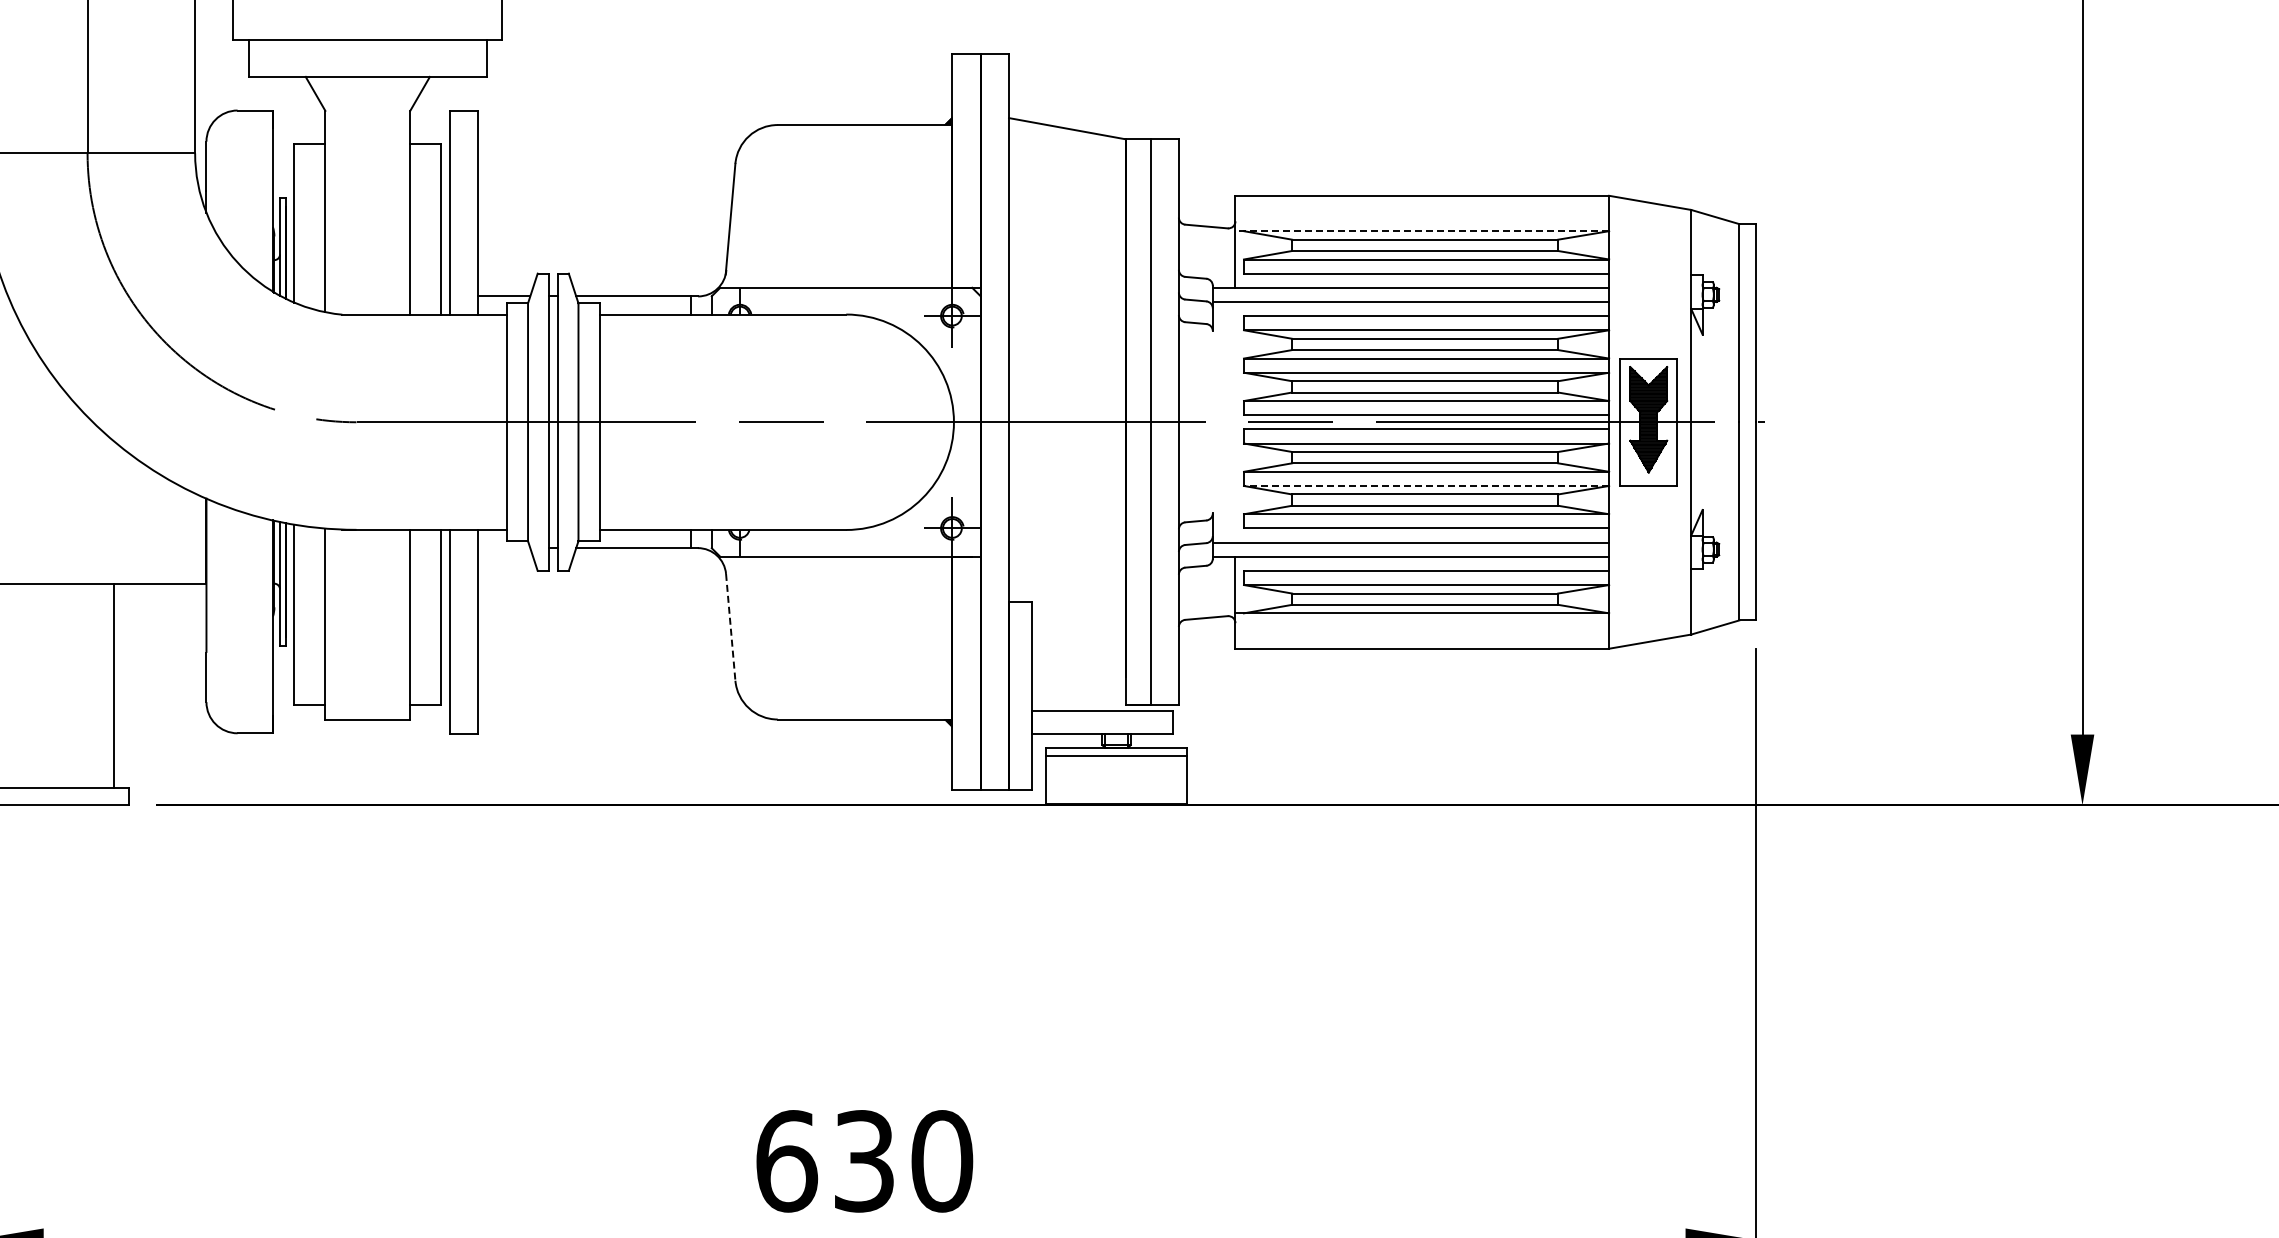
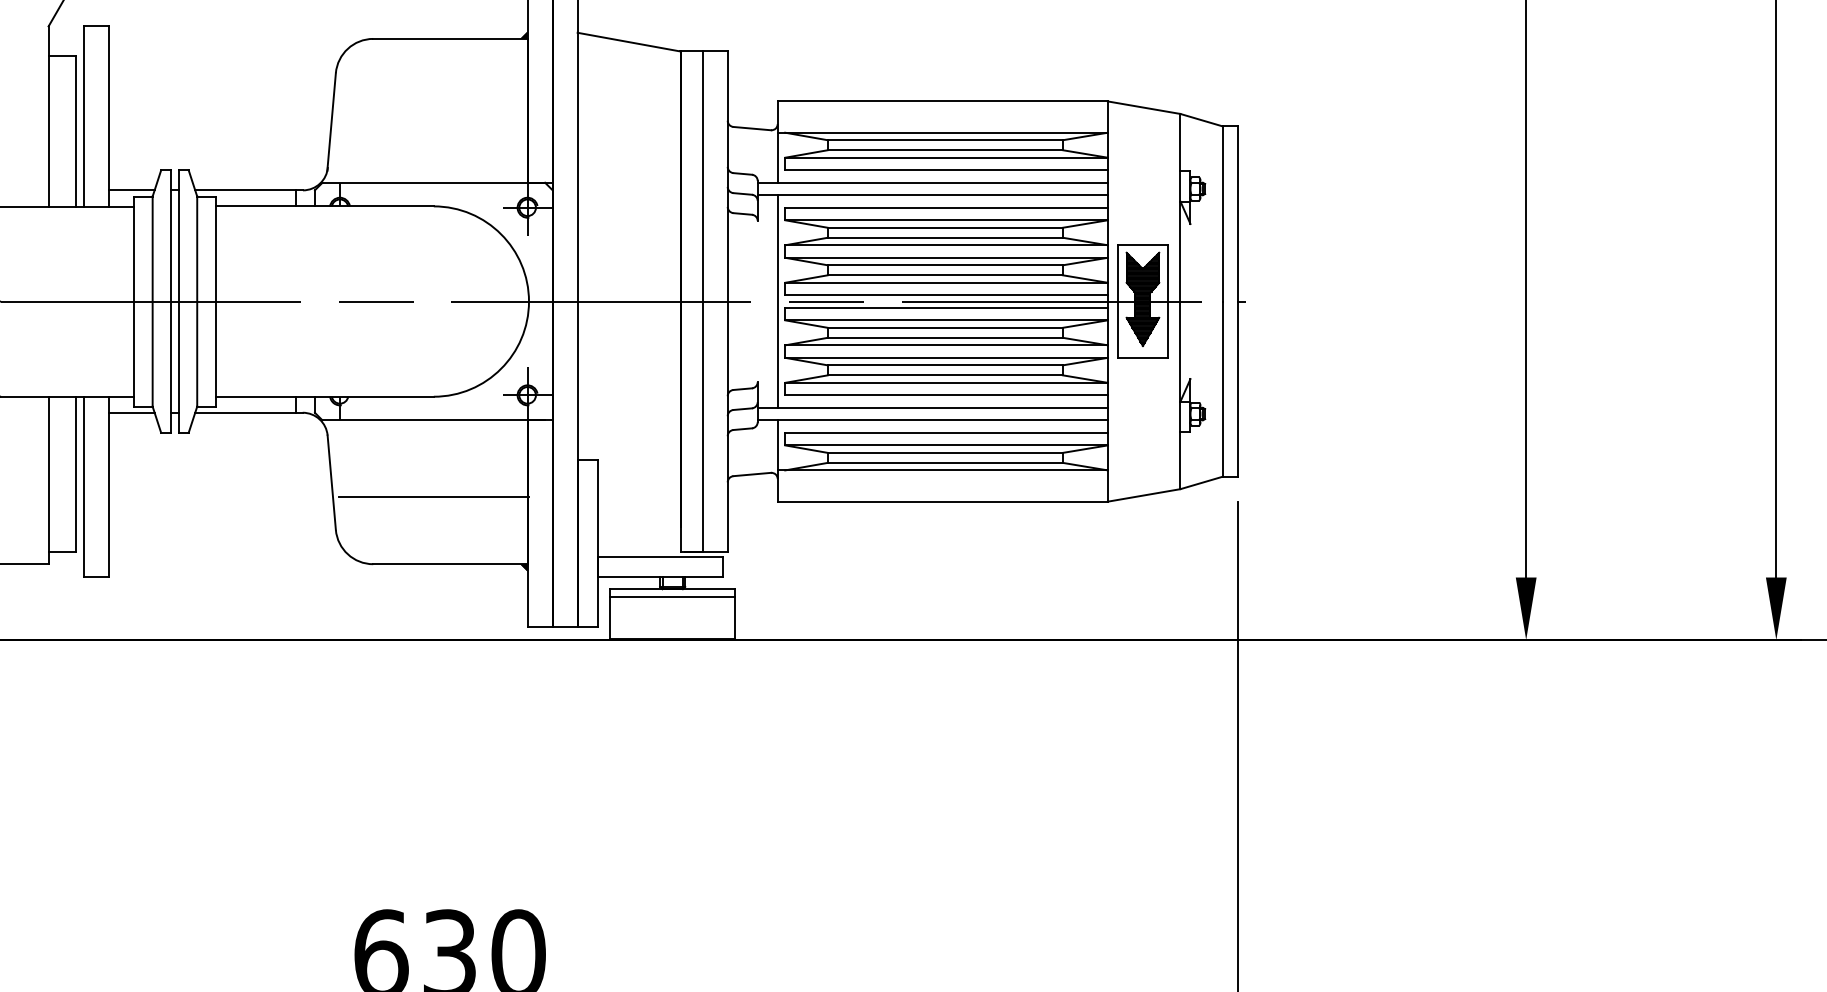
line: (1422, 231) -> (943, 132), dashed -> solid
line: (1235, 421) -> (777, 300), added
line: (1426, 485) -> (946, 357), dashed -> solid
line: (504, 548) -> (131, 413), added
line: (730, 627) -> (331, 482), dashed -> solid
line: (845, 643) -> (433, 497), added

